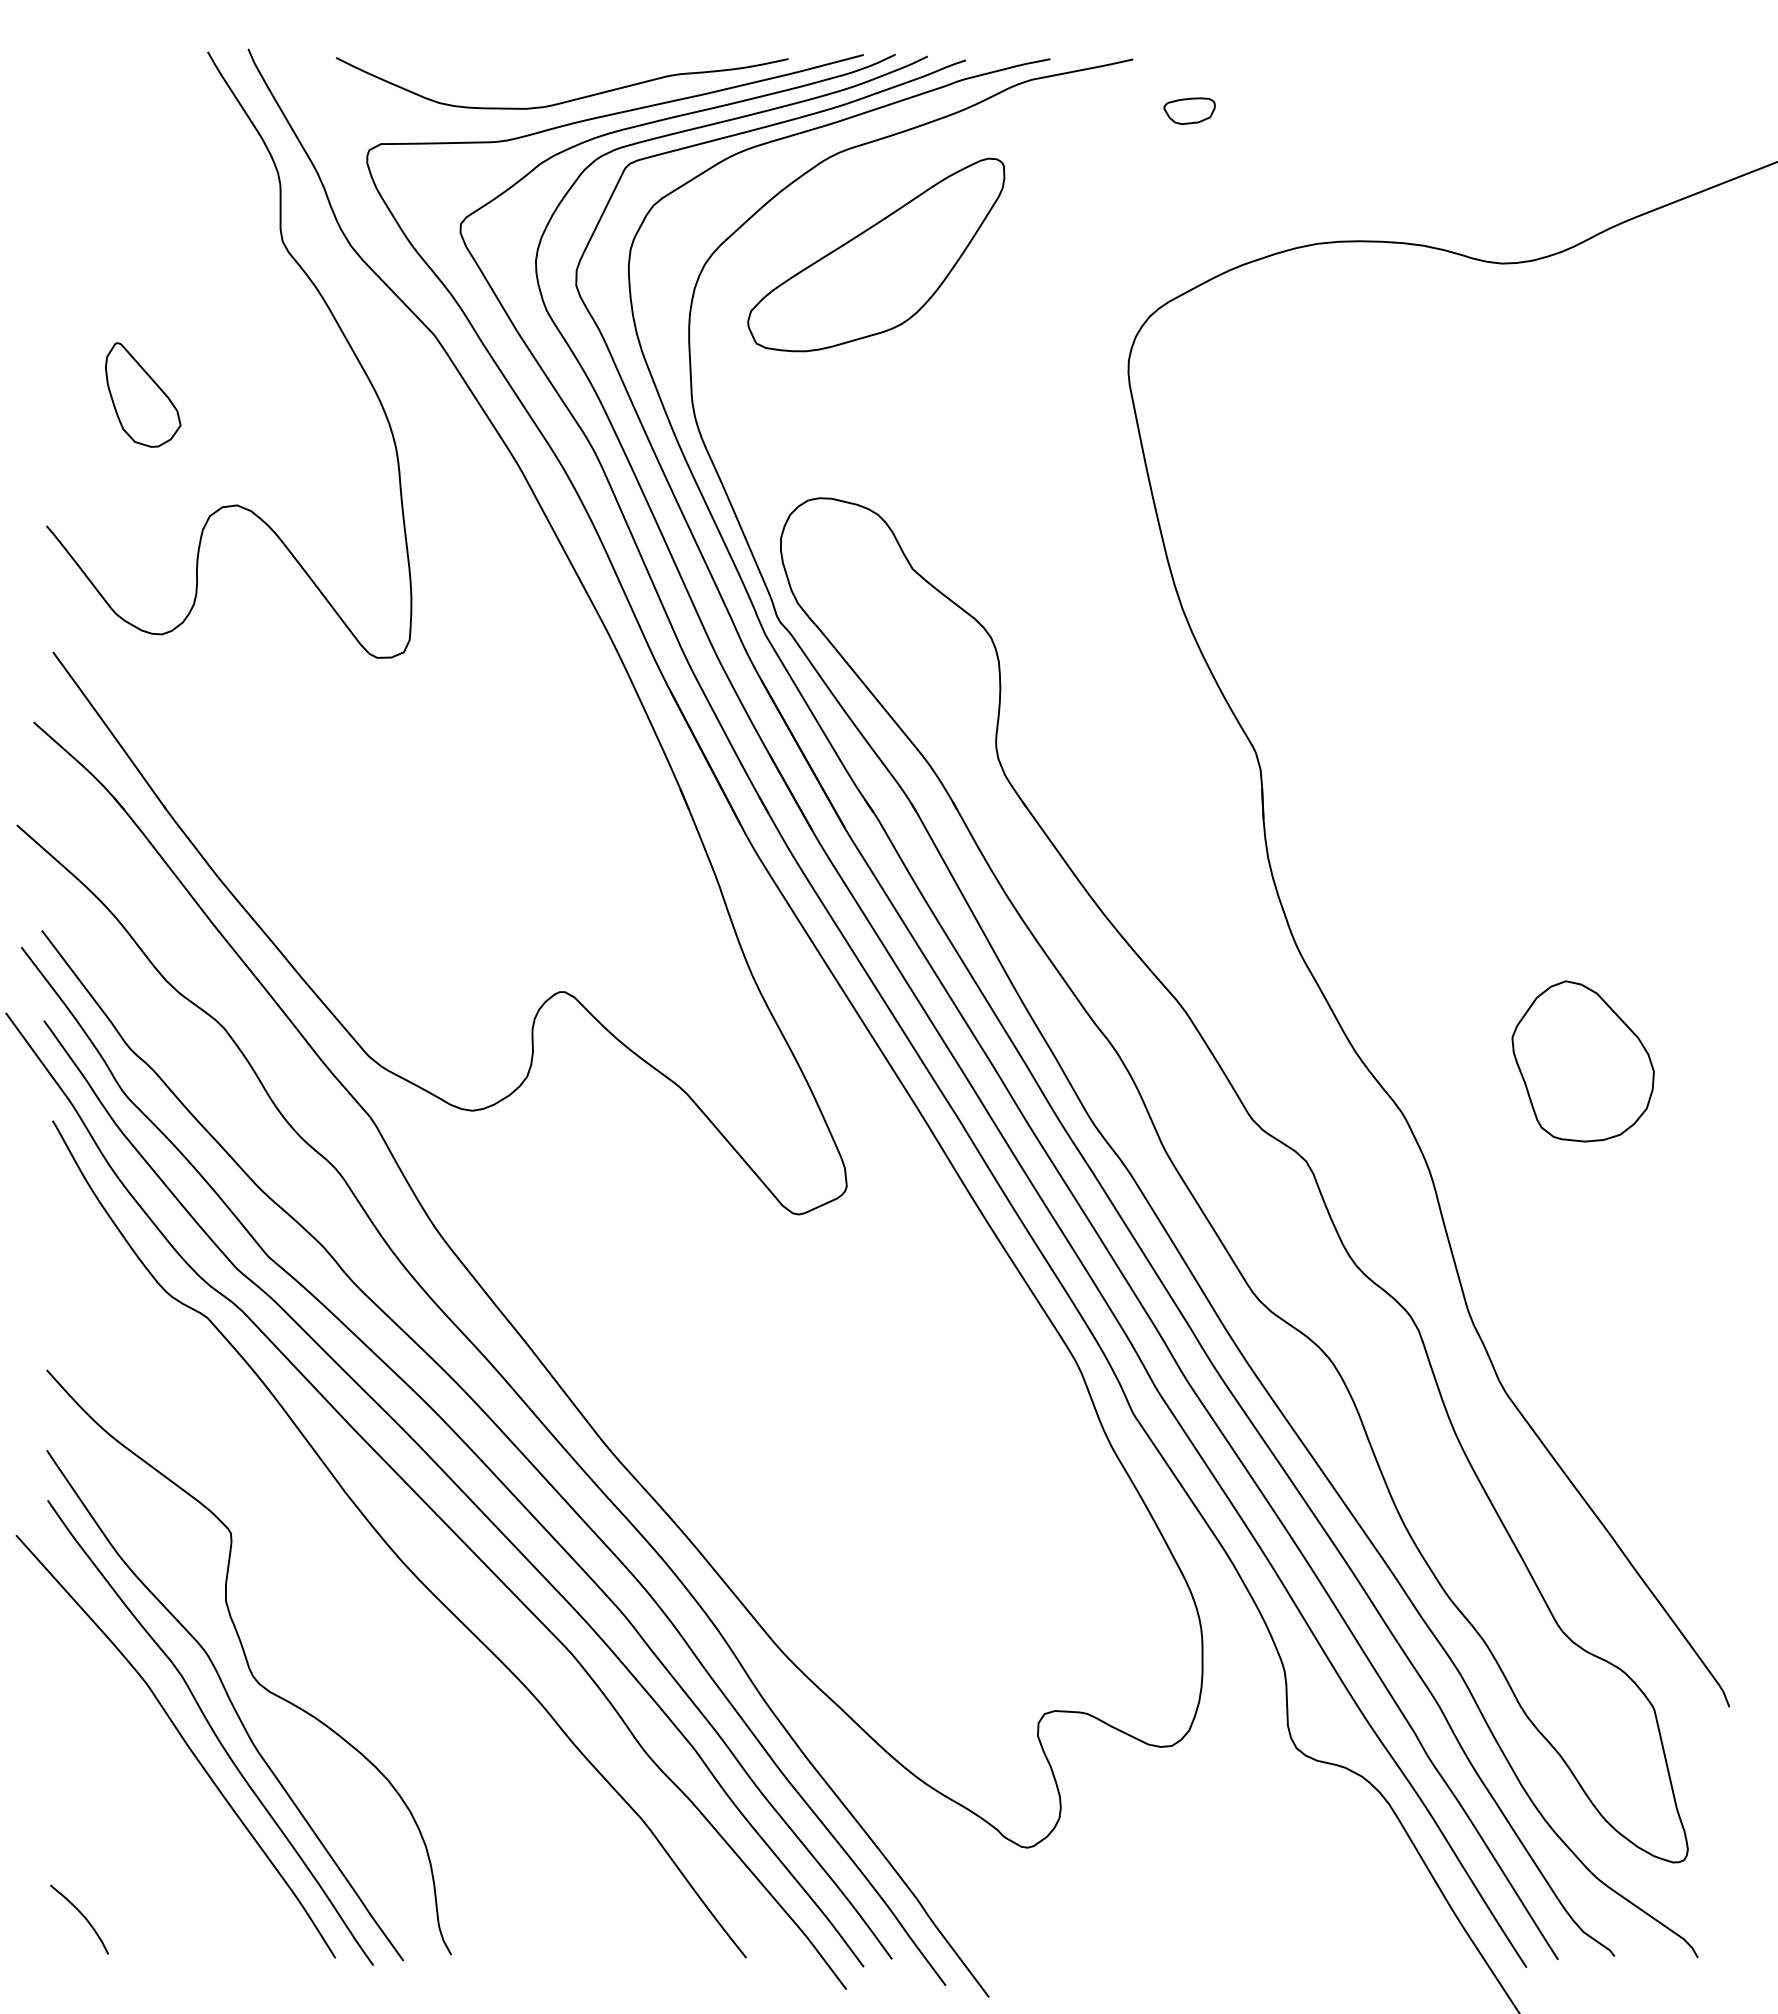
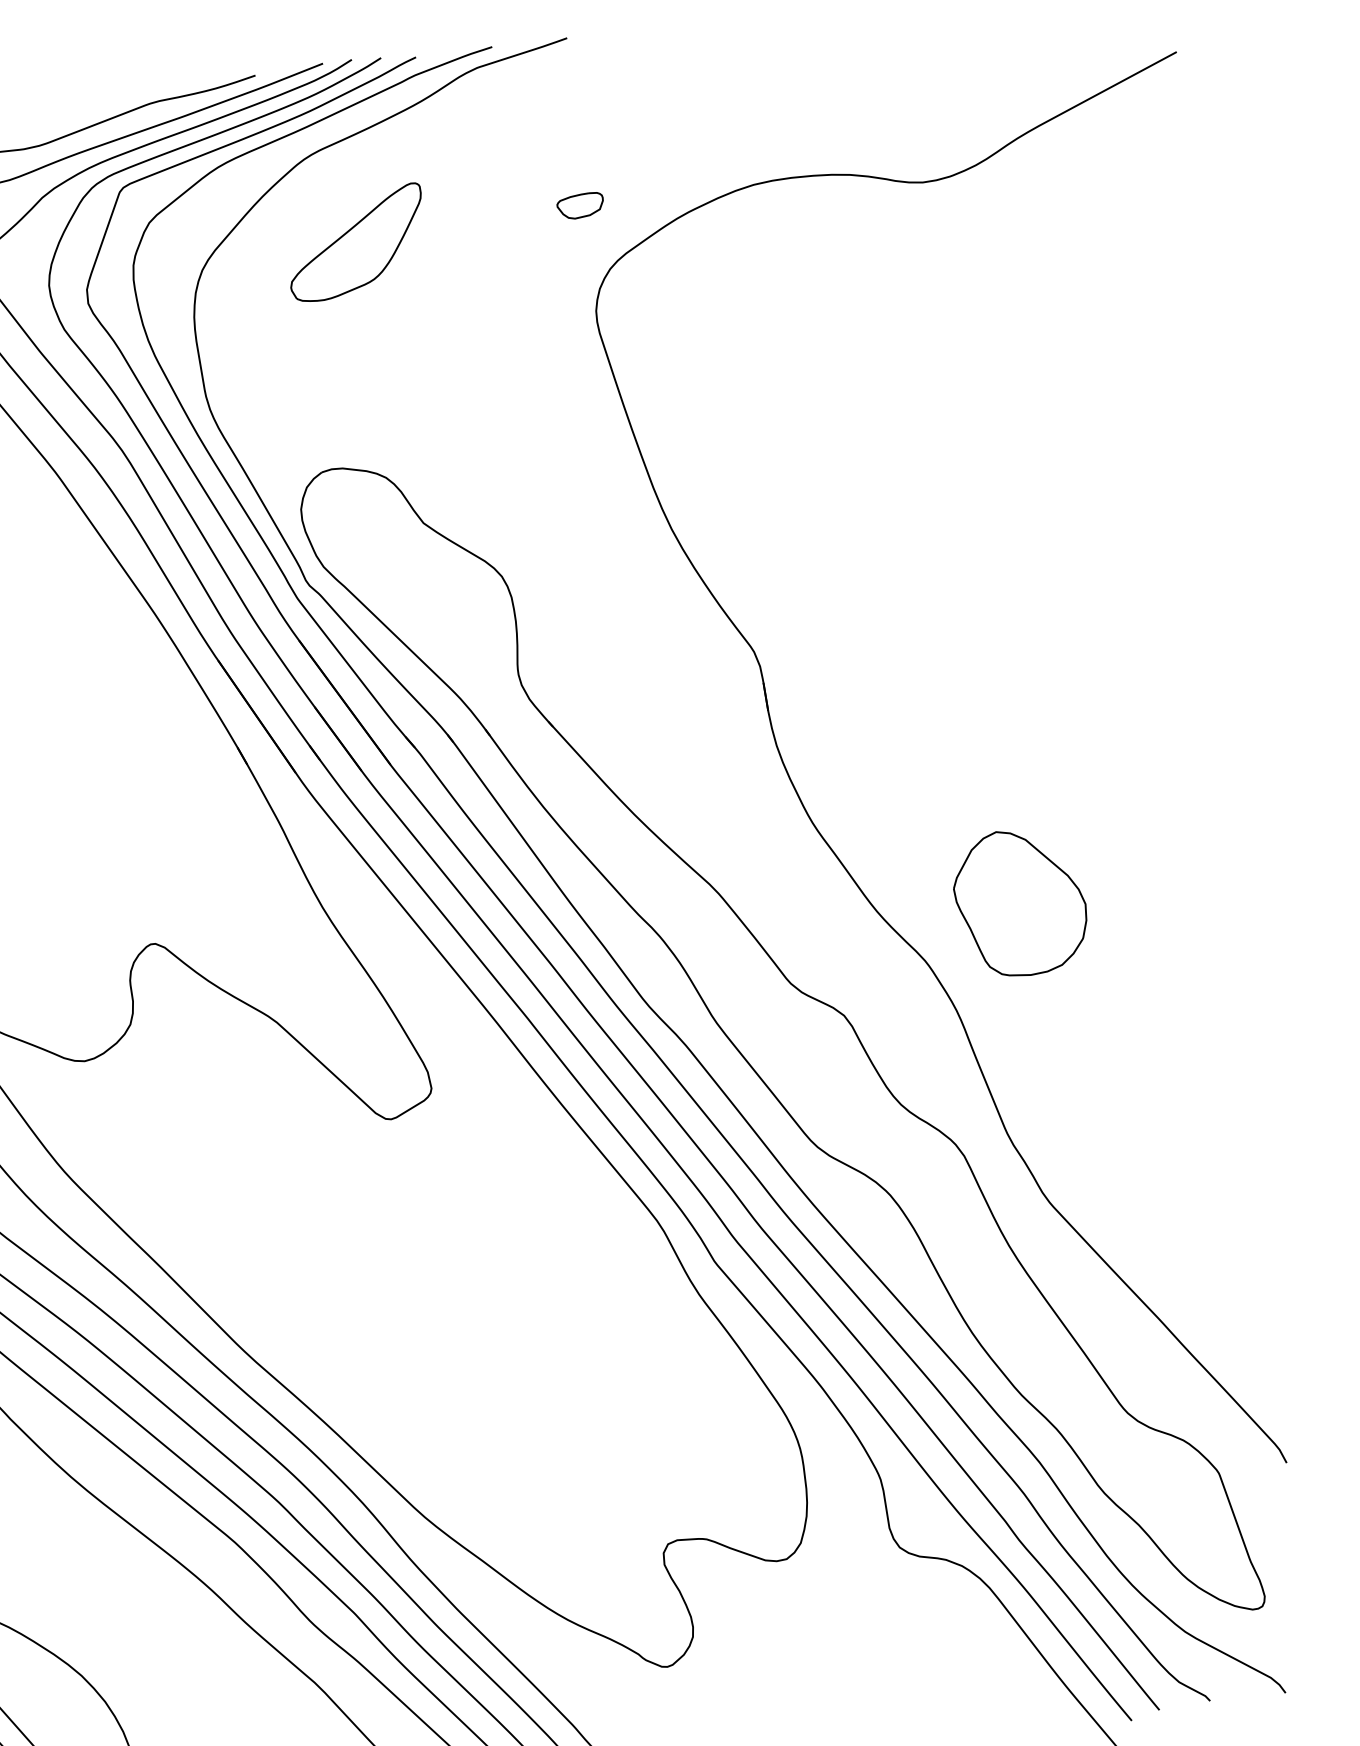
part: (1189, 110) -> (580, 205), moved
part: (876, 254) -> (356, 242), size x0.6
part: (1582, 1061) -> (1019, 902), moved

